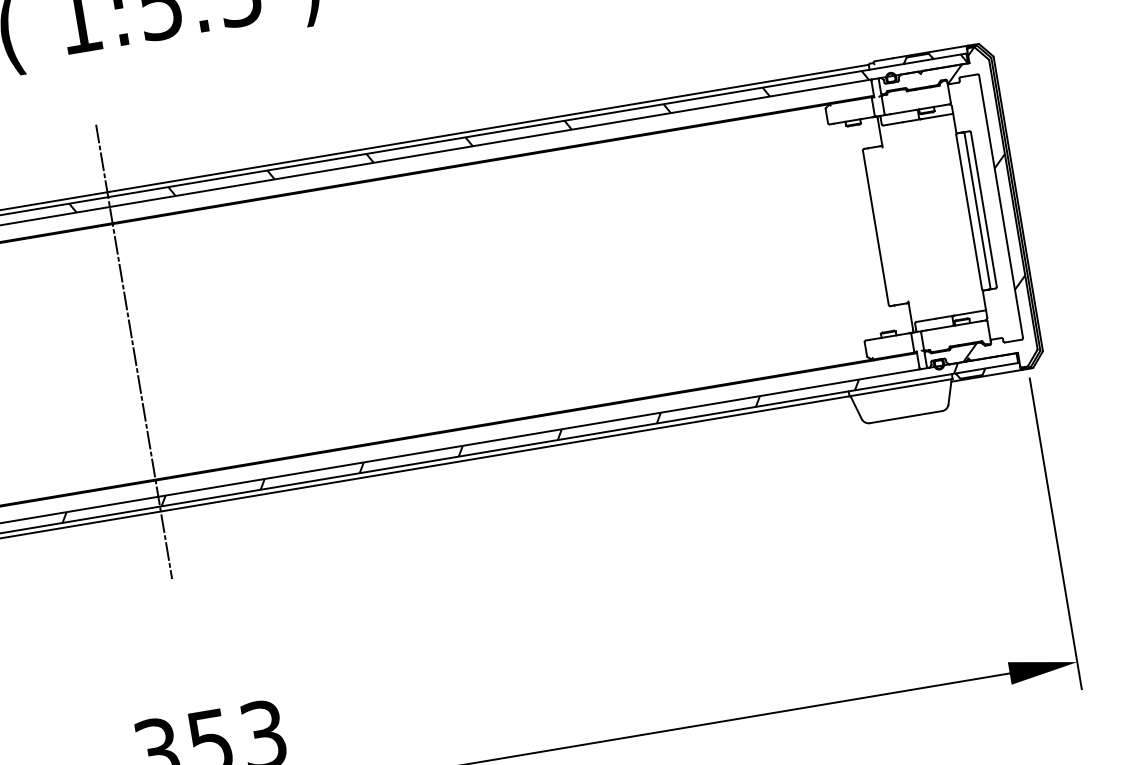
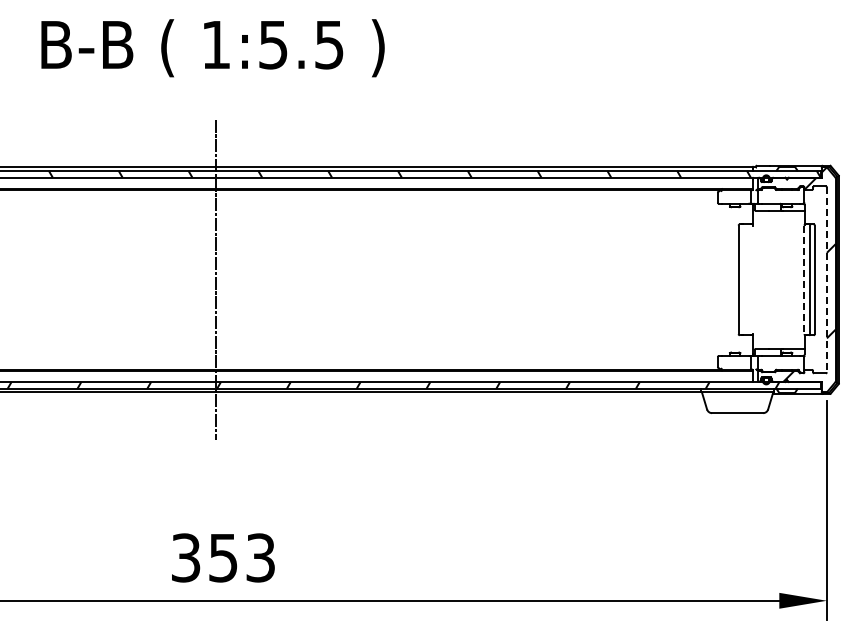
line: (1000, 207) -> (826, 280), solid -> dashed
line: (969, 213) -> (804, 280), solid -> dashed

